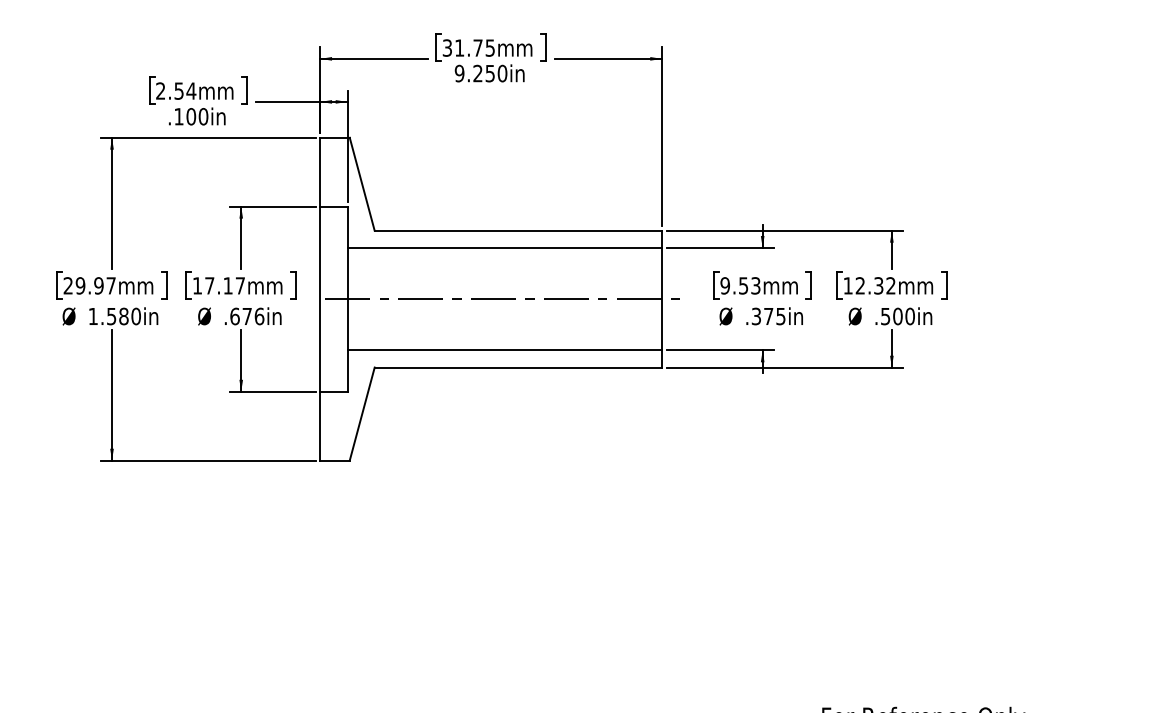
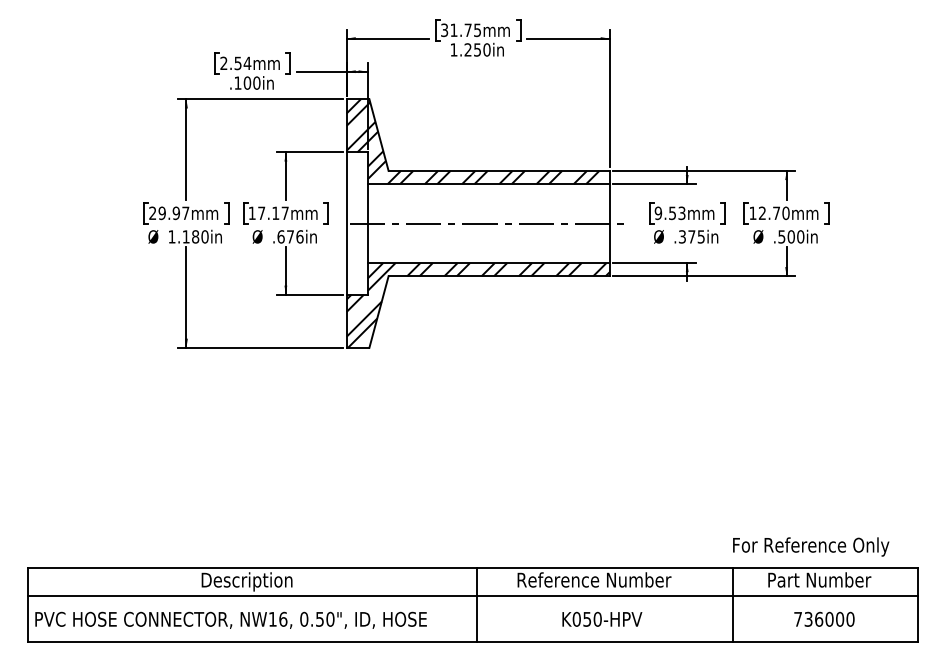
text: (459, 73) -> (453, 49), 9.250in -> 1.250in
hatch: (483, 192) -> (472, 141), added
text: (885, 286) -> (781, 213), 12.32mm -> 12.70mm
text: (110, 315) -> (185, 236), 1.580in -> 1.180in
hatch: (490, 405) -> (477, 305), added

